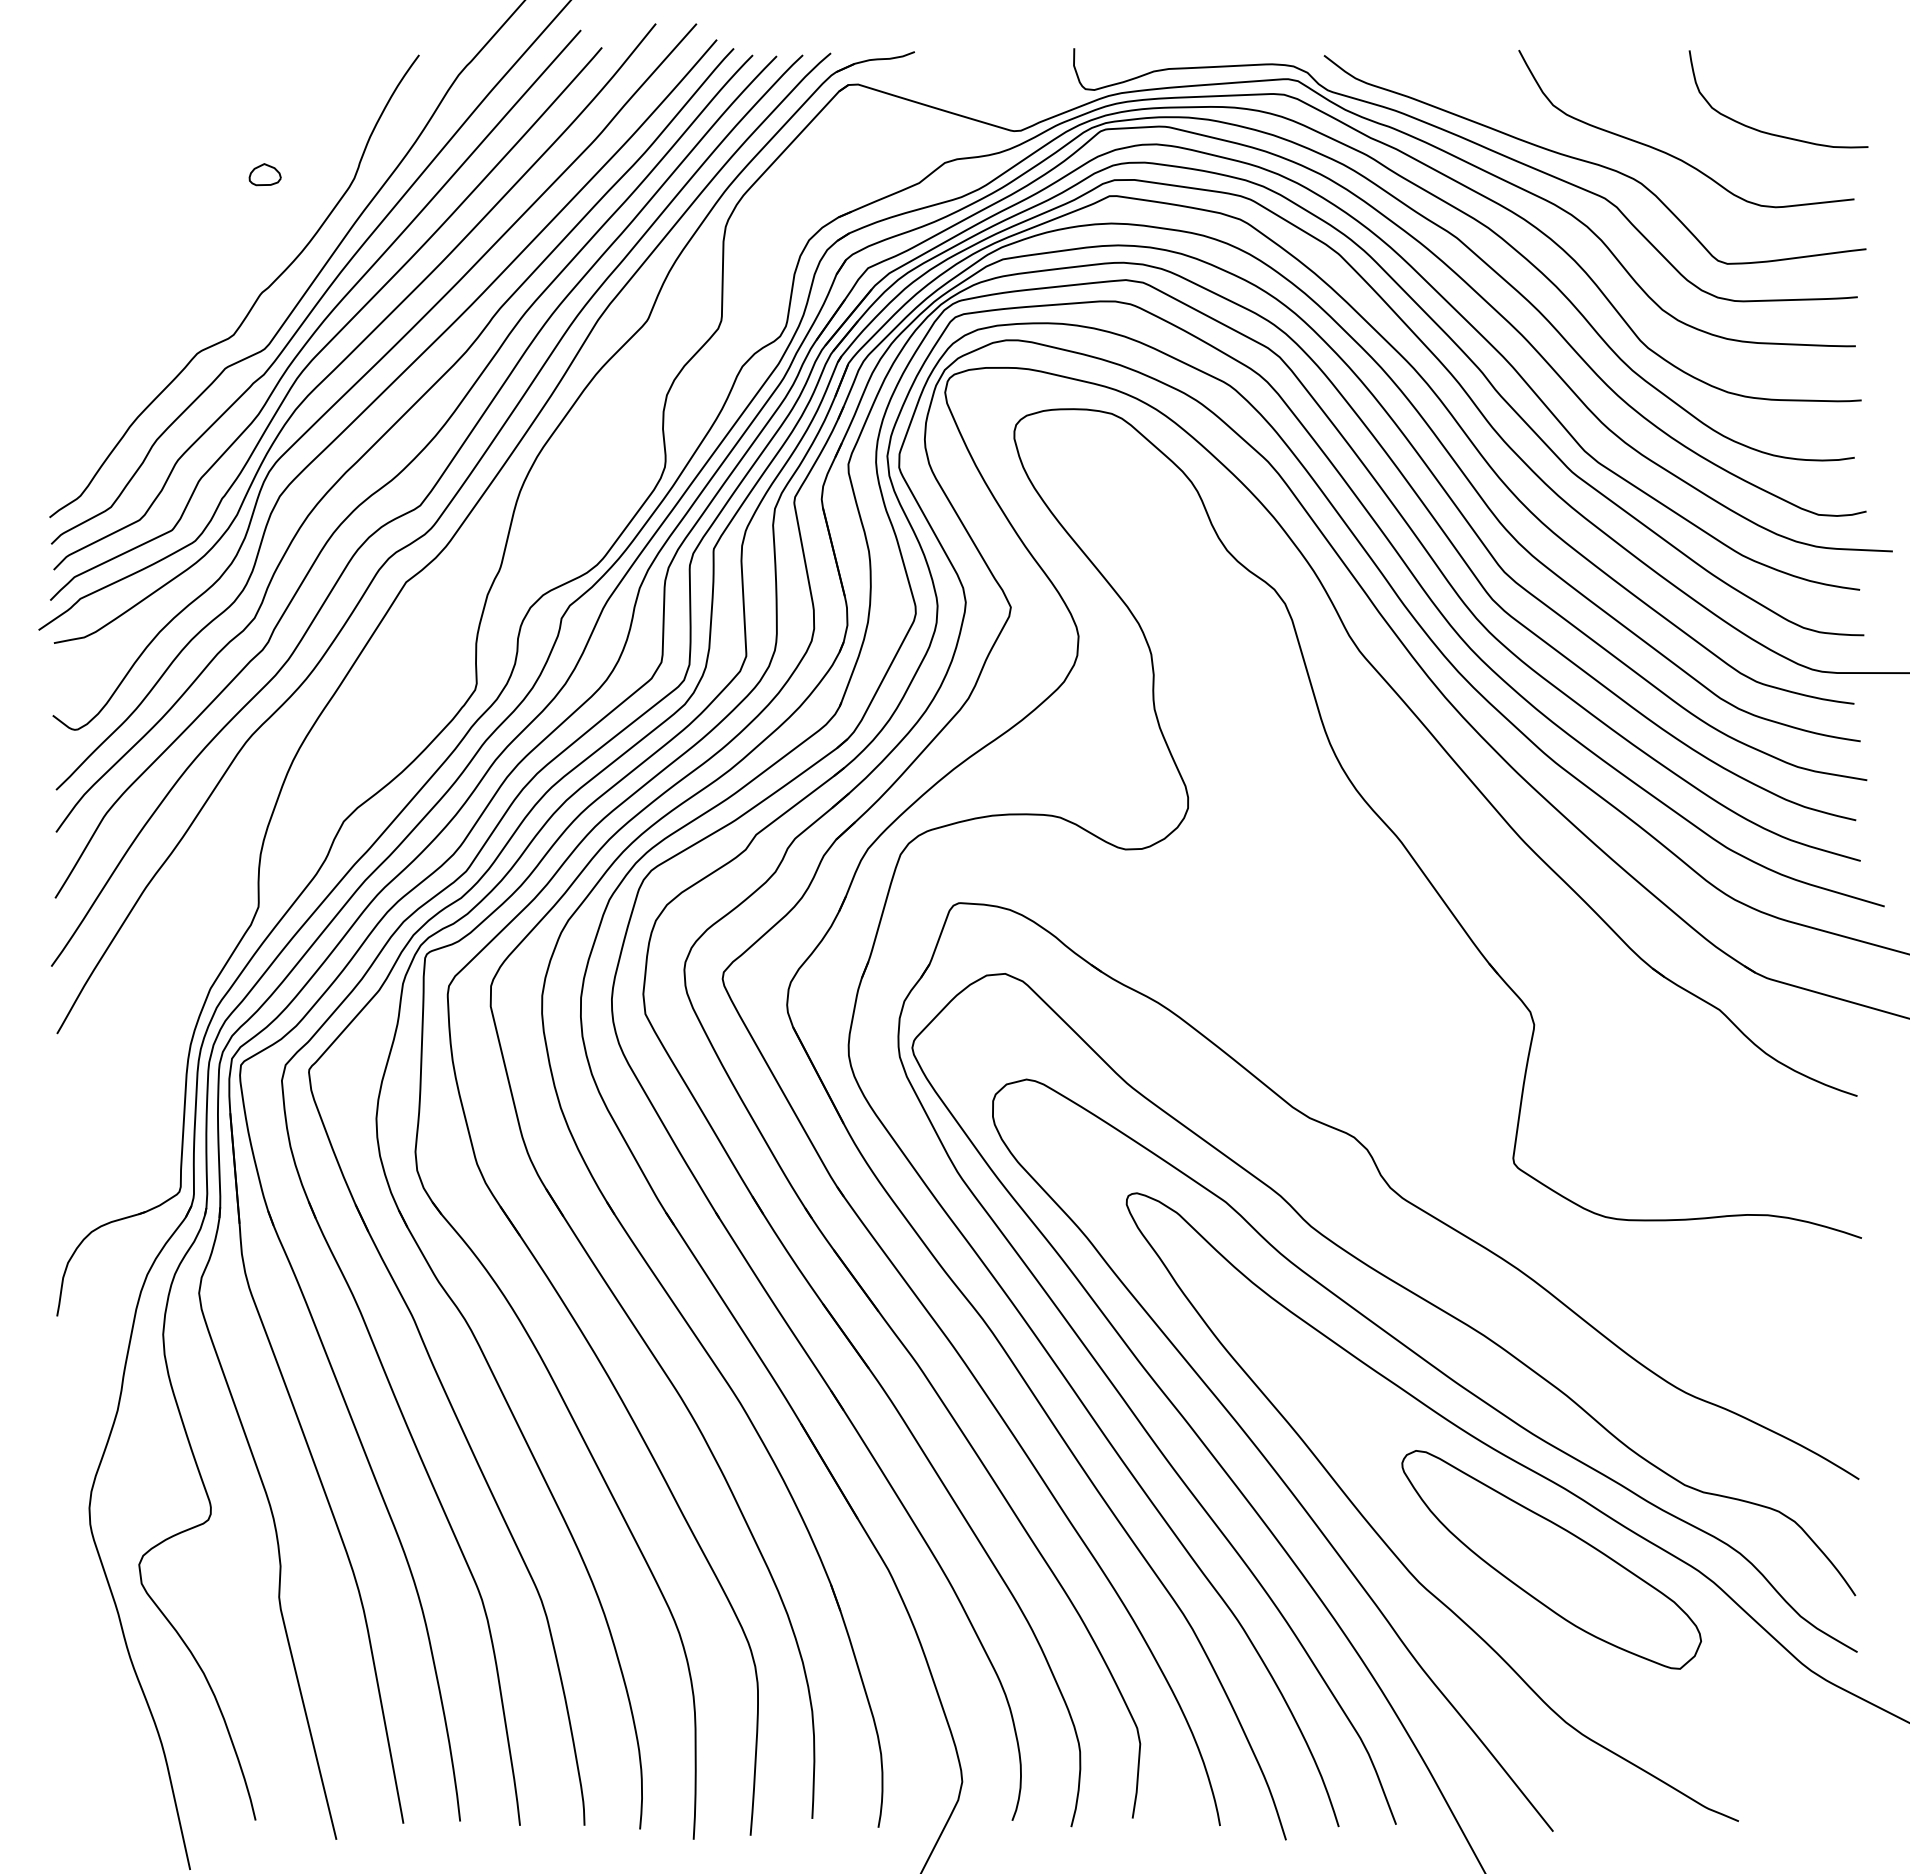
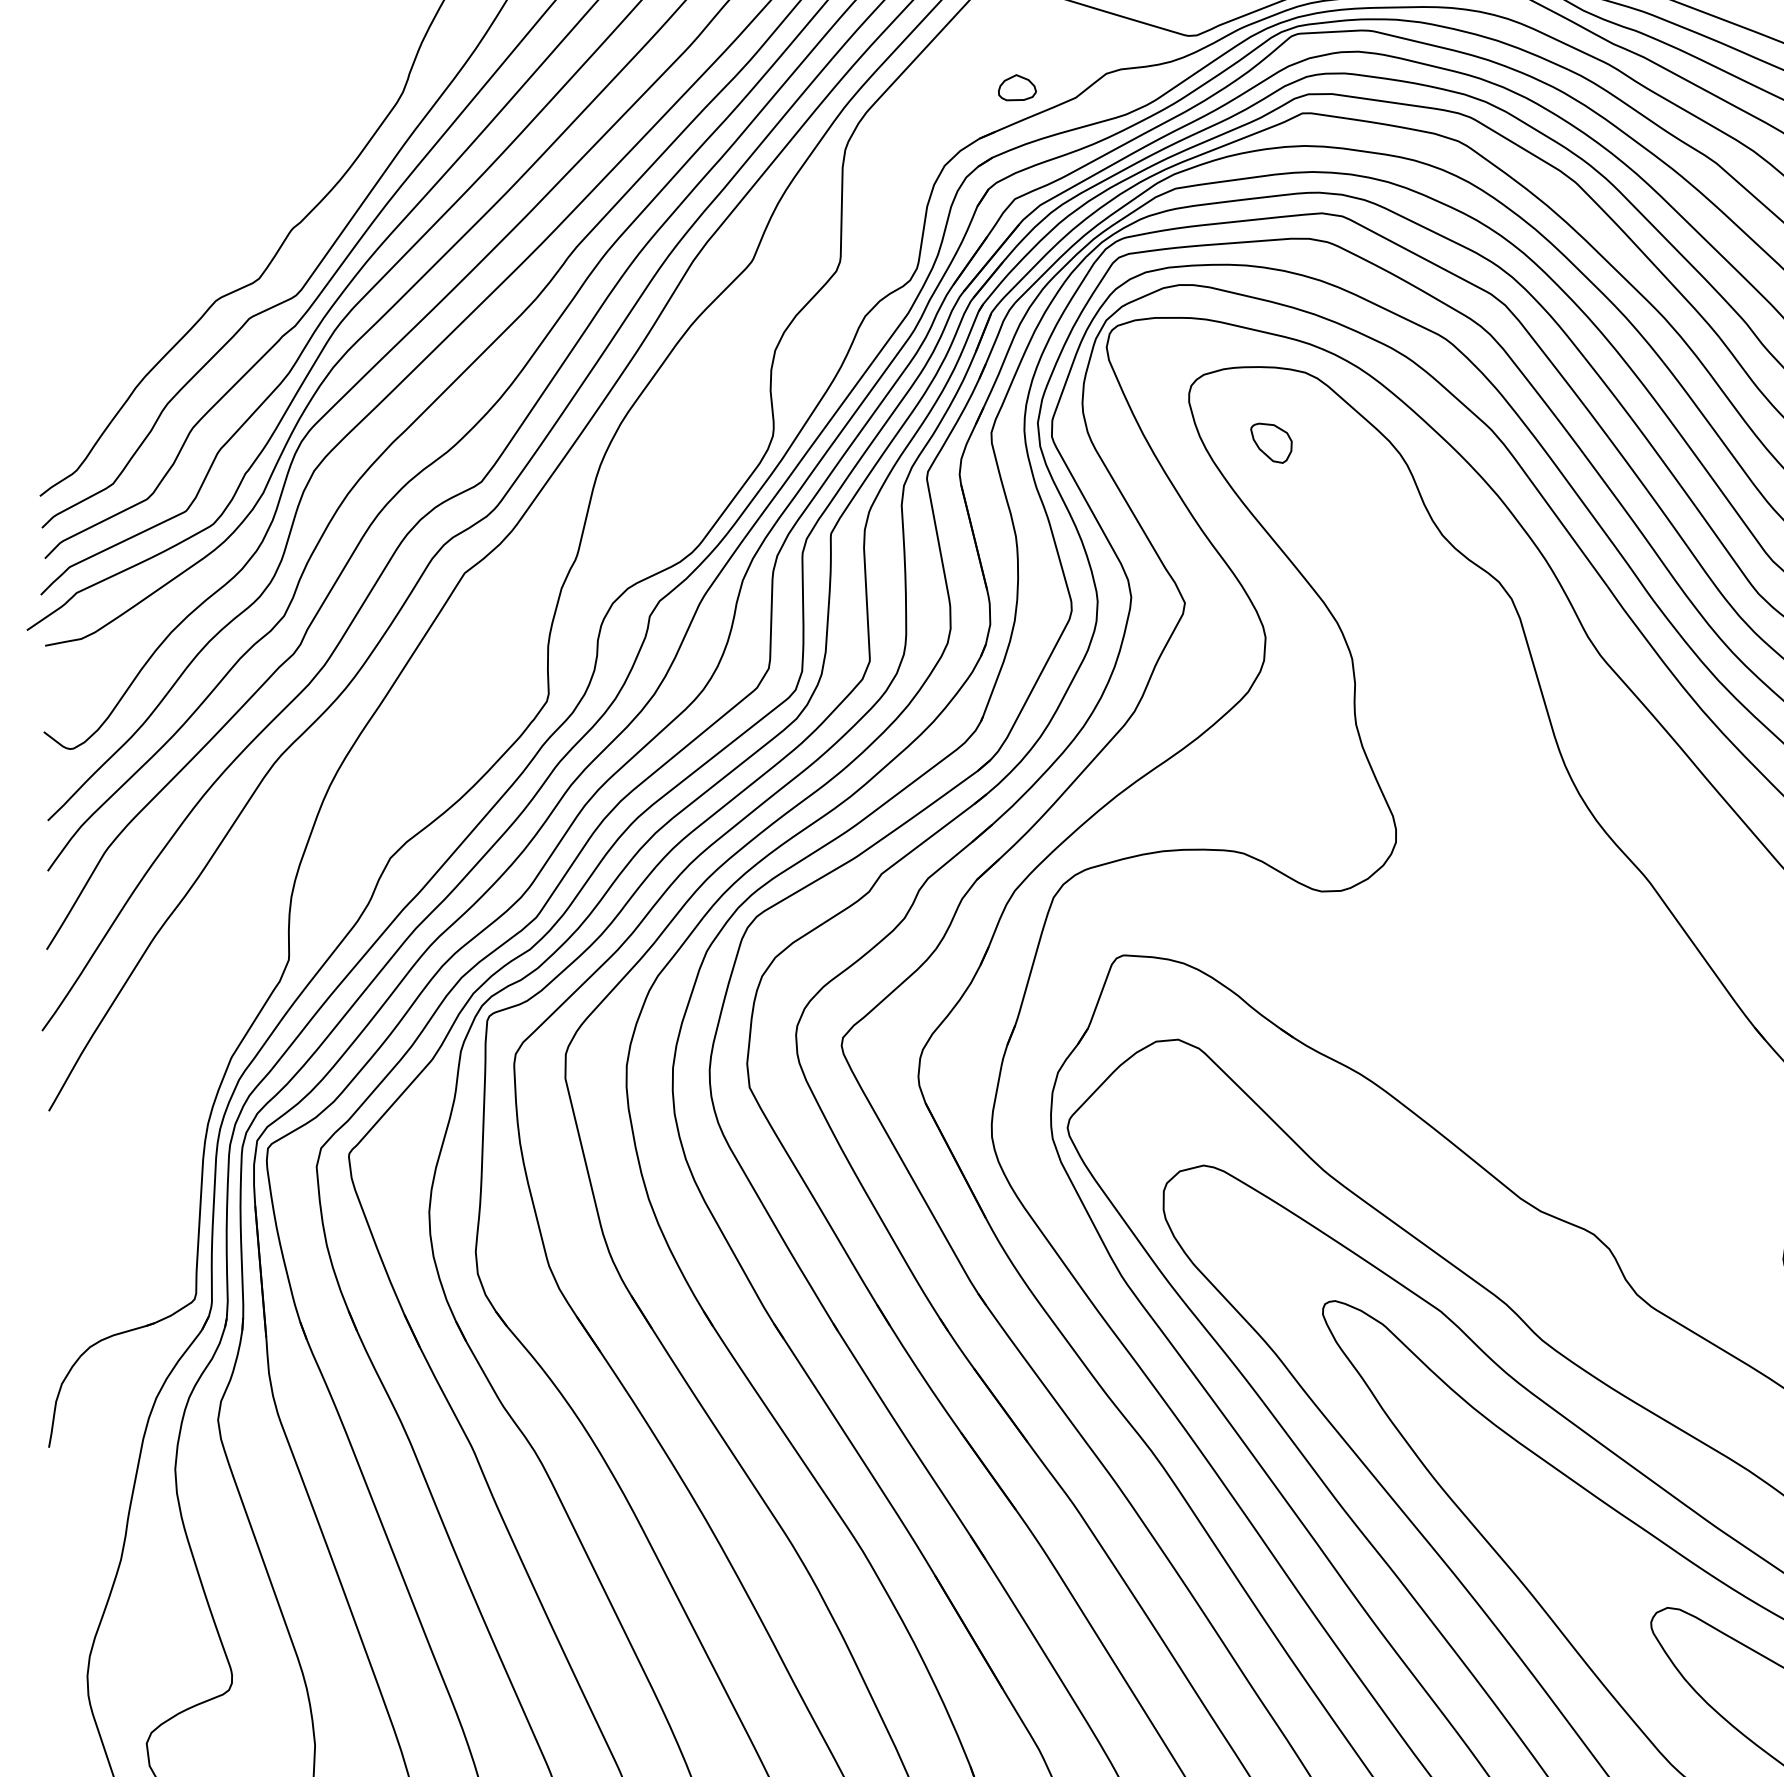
part: (264, 174) -> (1016, 87), moved
part: (1083, 472) -> (1271, 442), added

